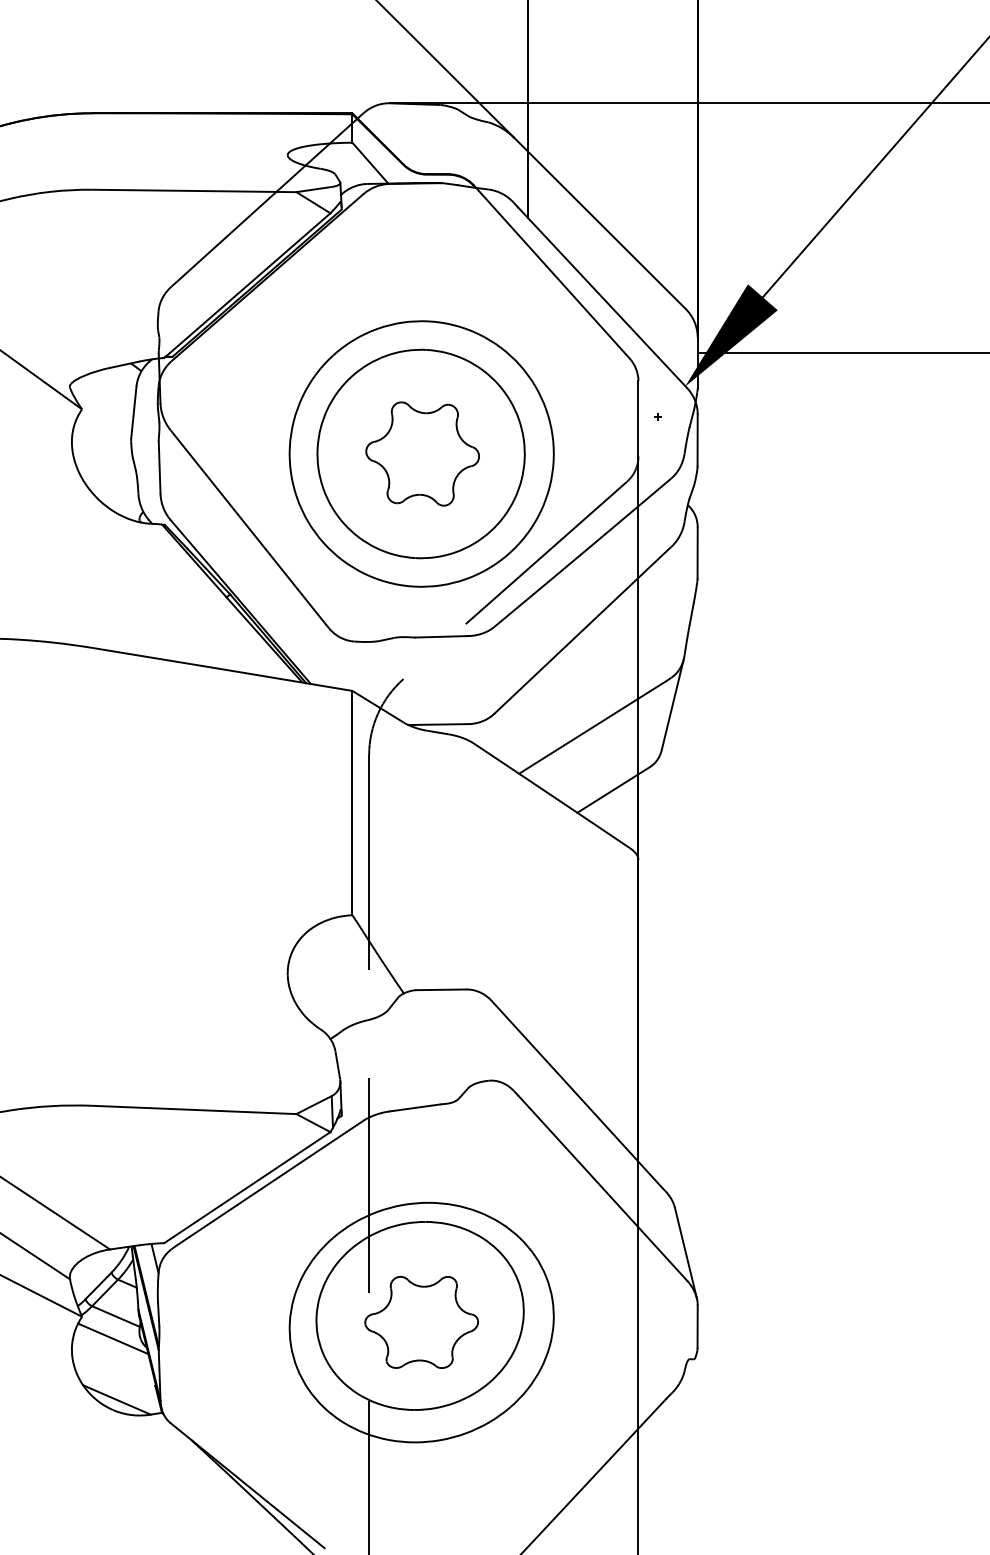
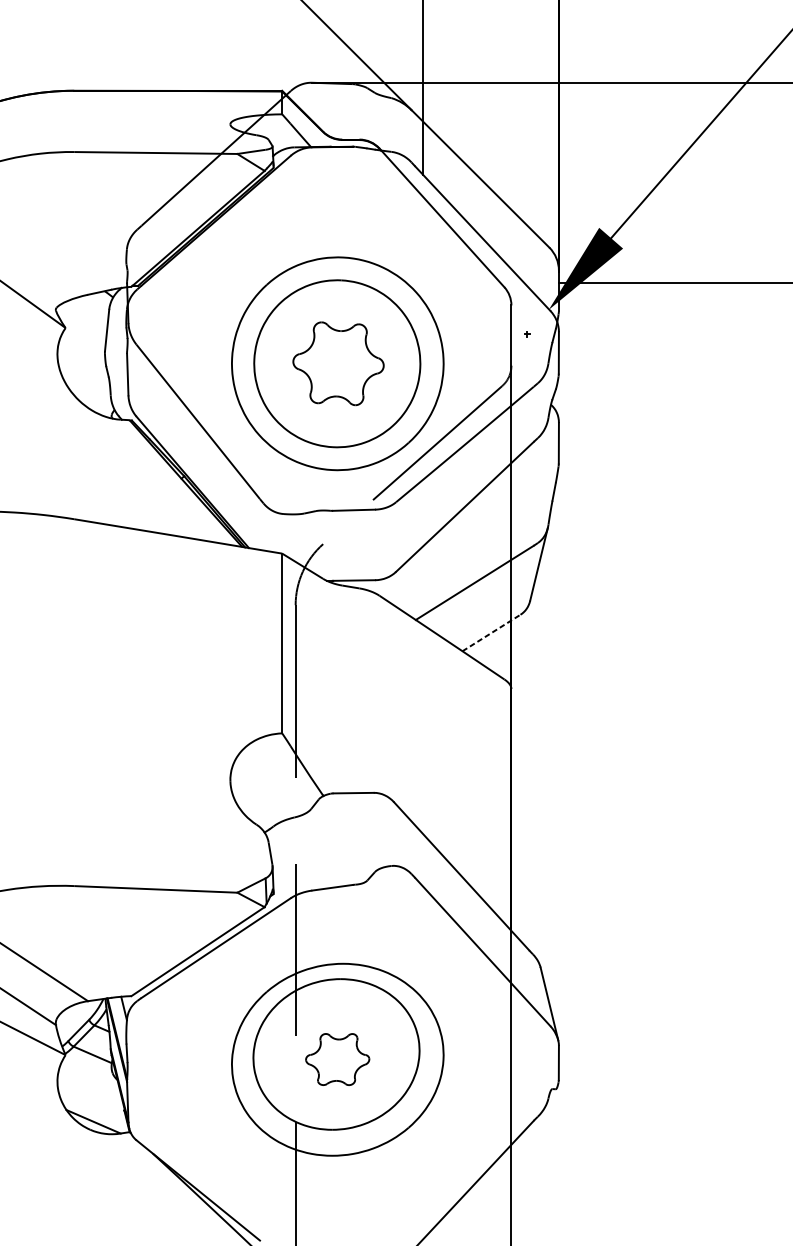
line: (613, 790) -> (491, 633), solid -> dashed
part: (421, 1321) -> (337, 1058), size x0.7
line: (113, 1338) -> (90, 1072), removed

